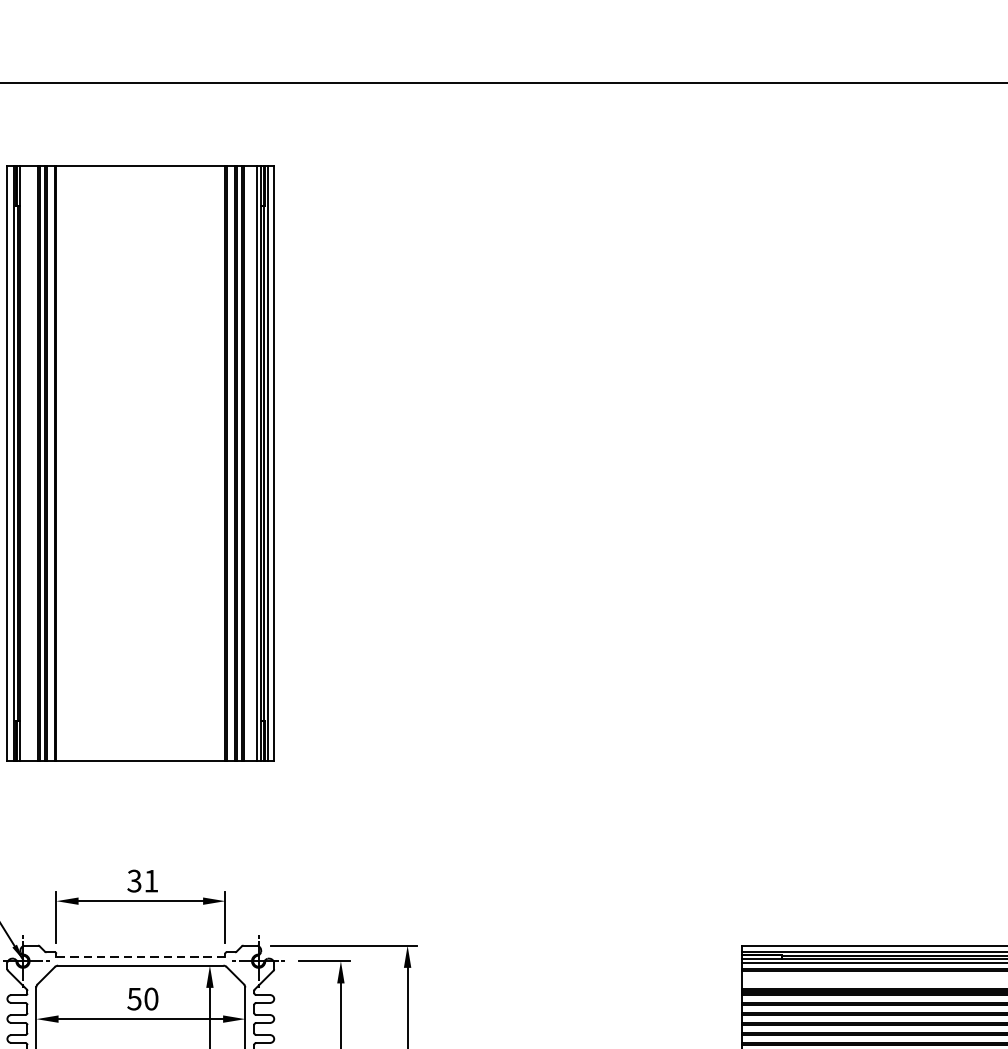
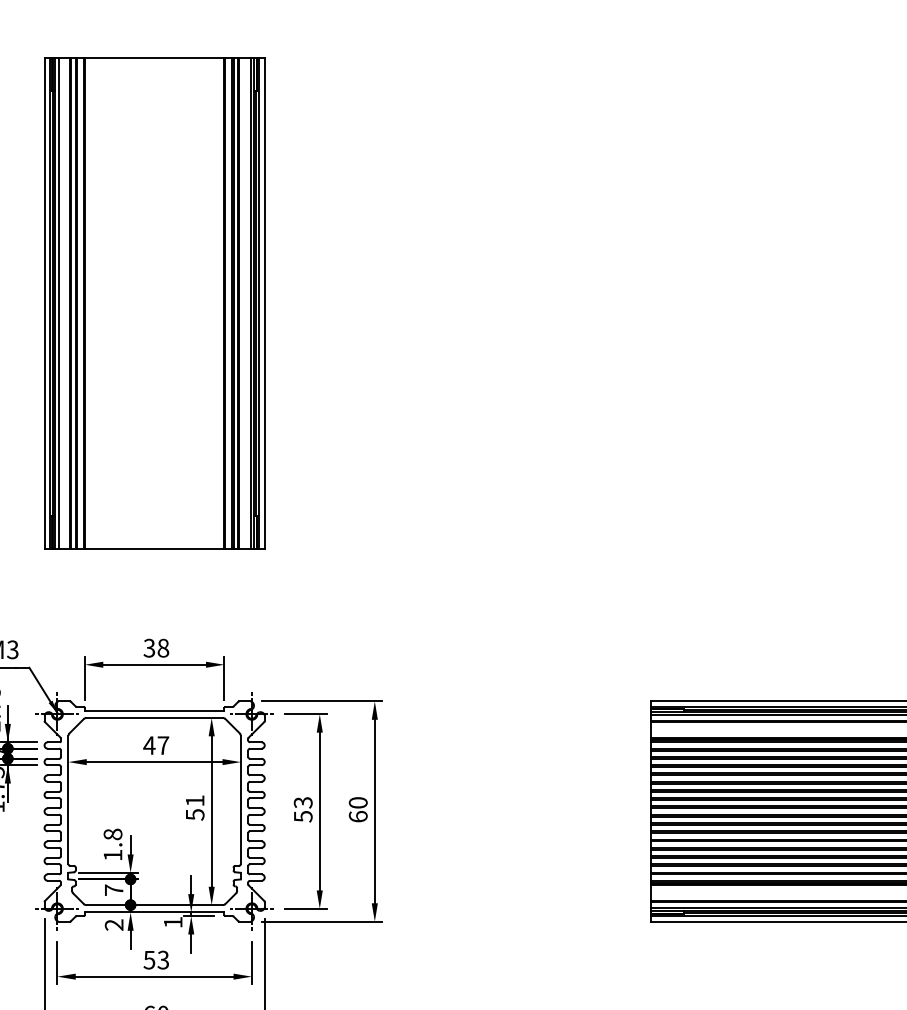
line: (24, 463) -> (58, 303), added
text: (151, 880) -> (163, 647), 31 -> 38
line: (140, 956) -> (154, 710), dashed -> solid
text: (143, 999) -> (156, 745), 50 -> 47

